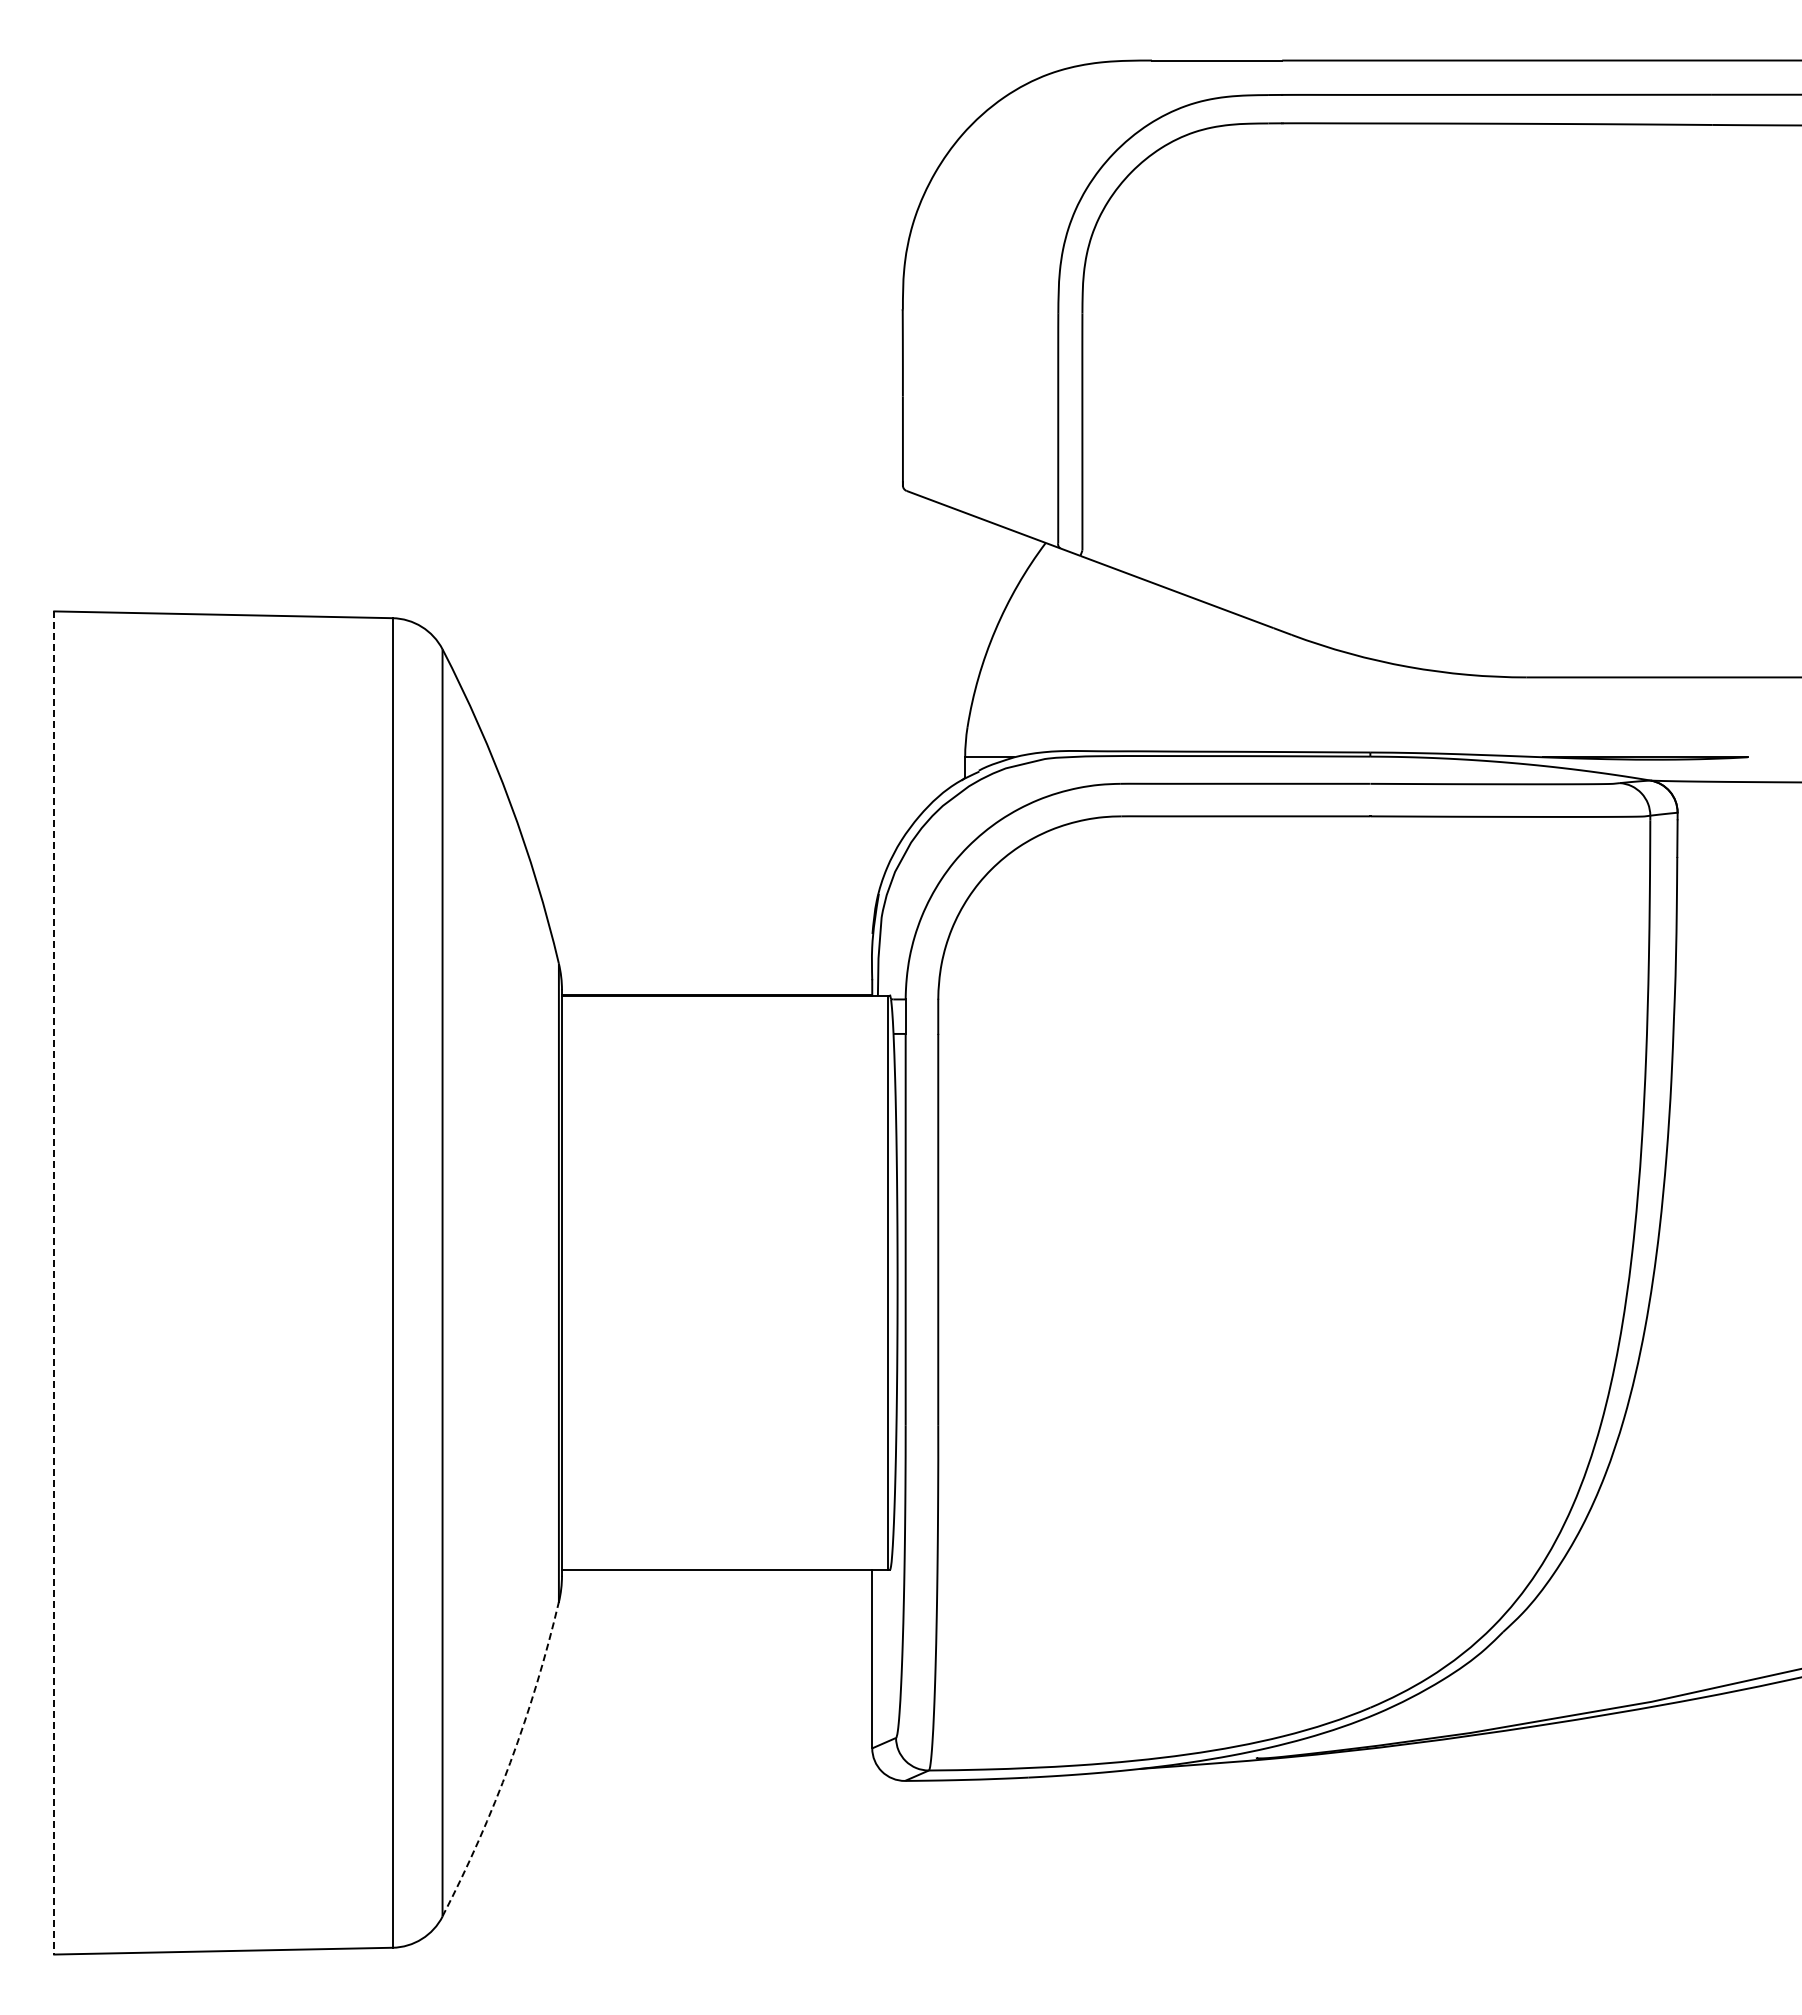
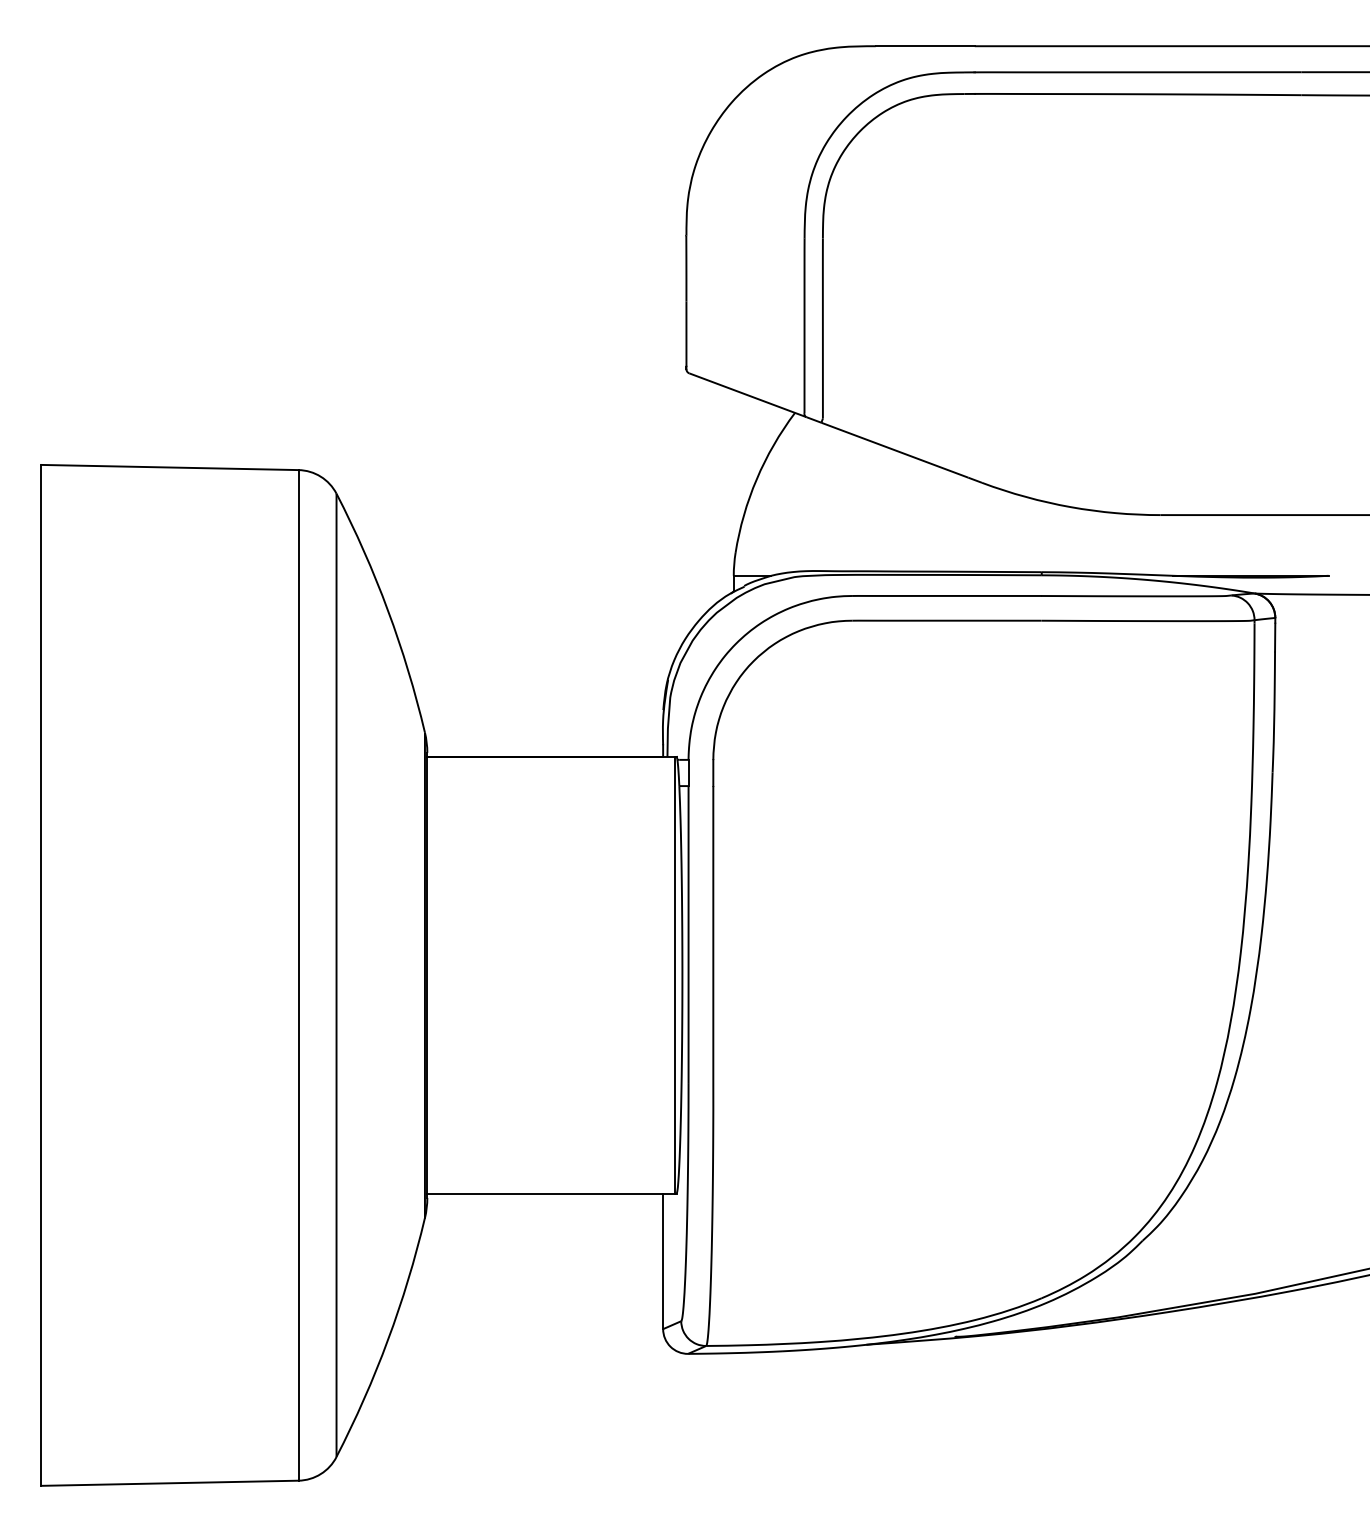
line: (54, 1282) -> (41, 975), dashed -> solid
arc: (510, 1762) -> (388, 1339), dashed -> solid

